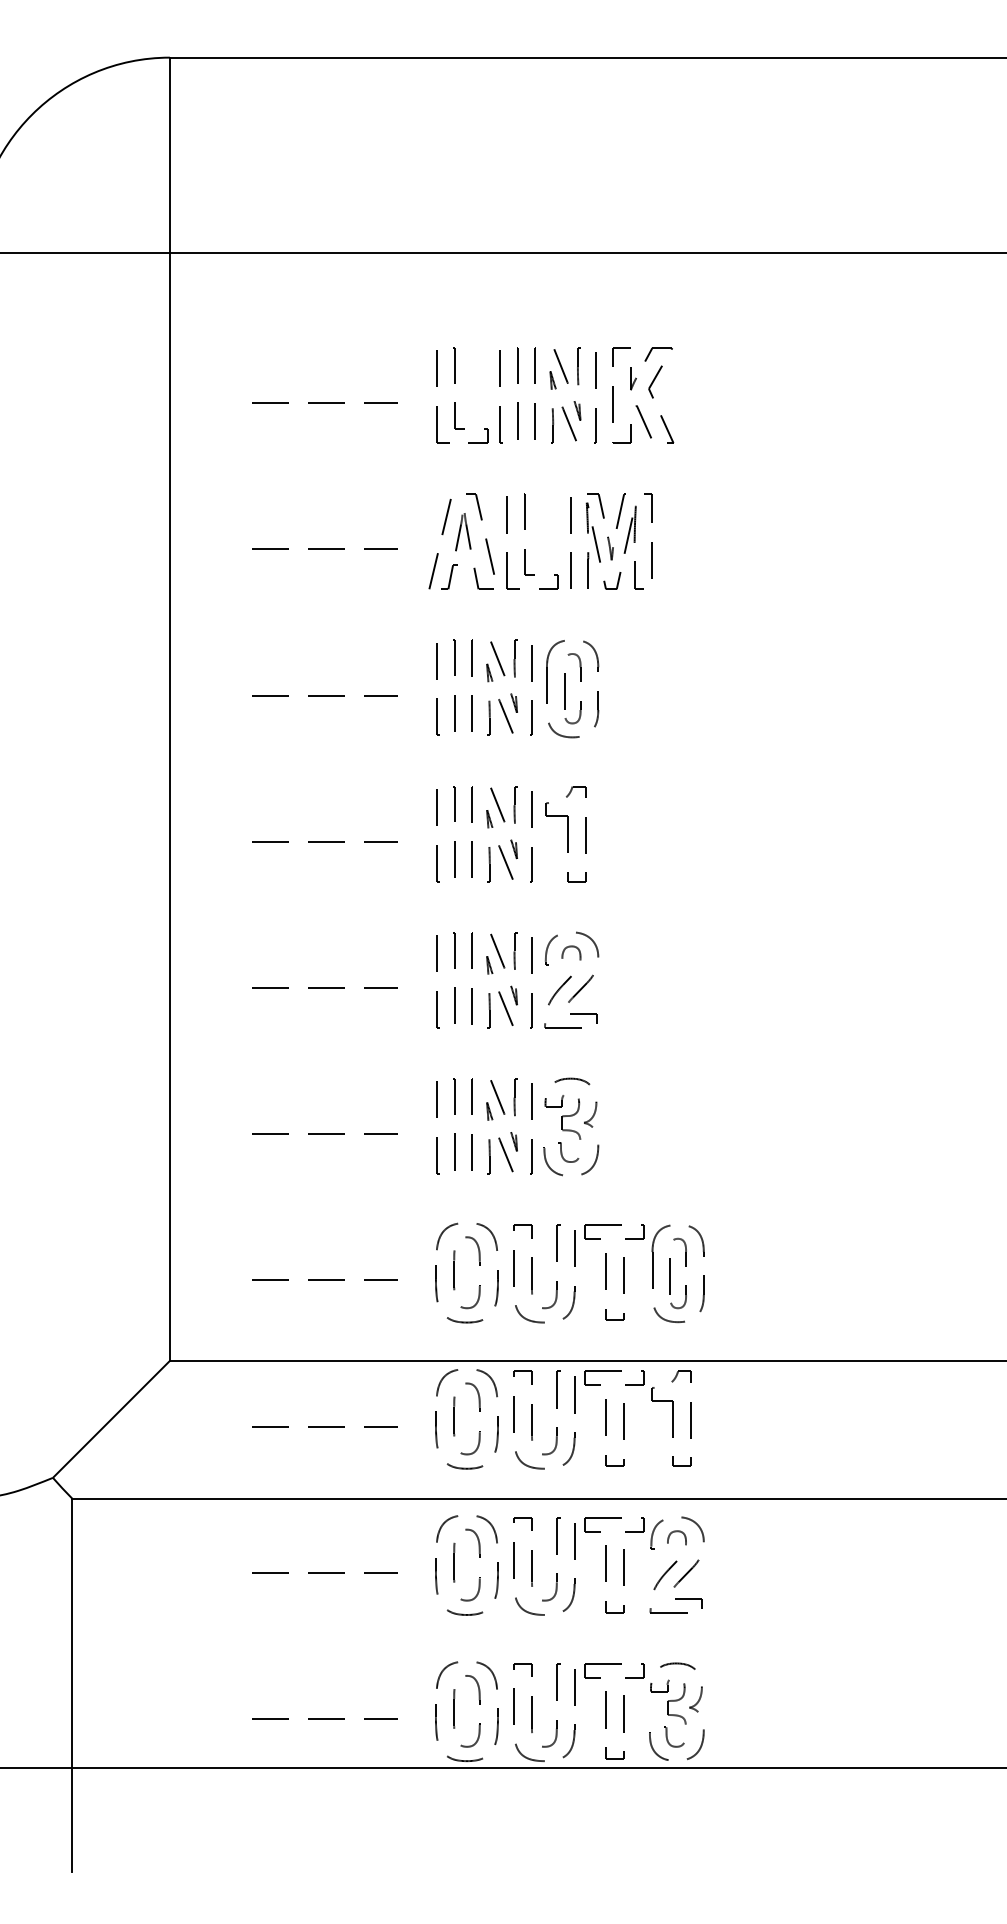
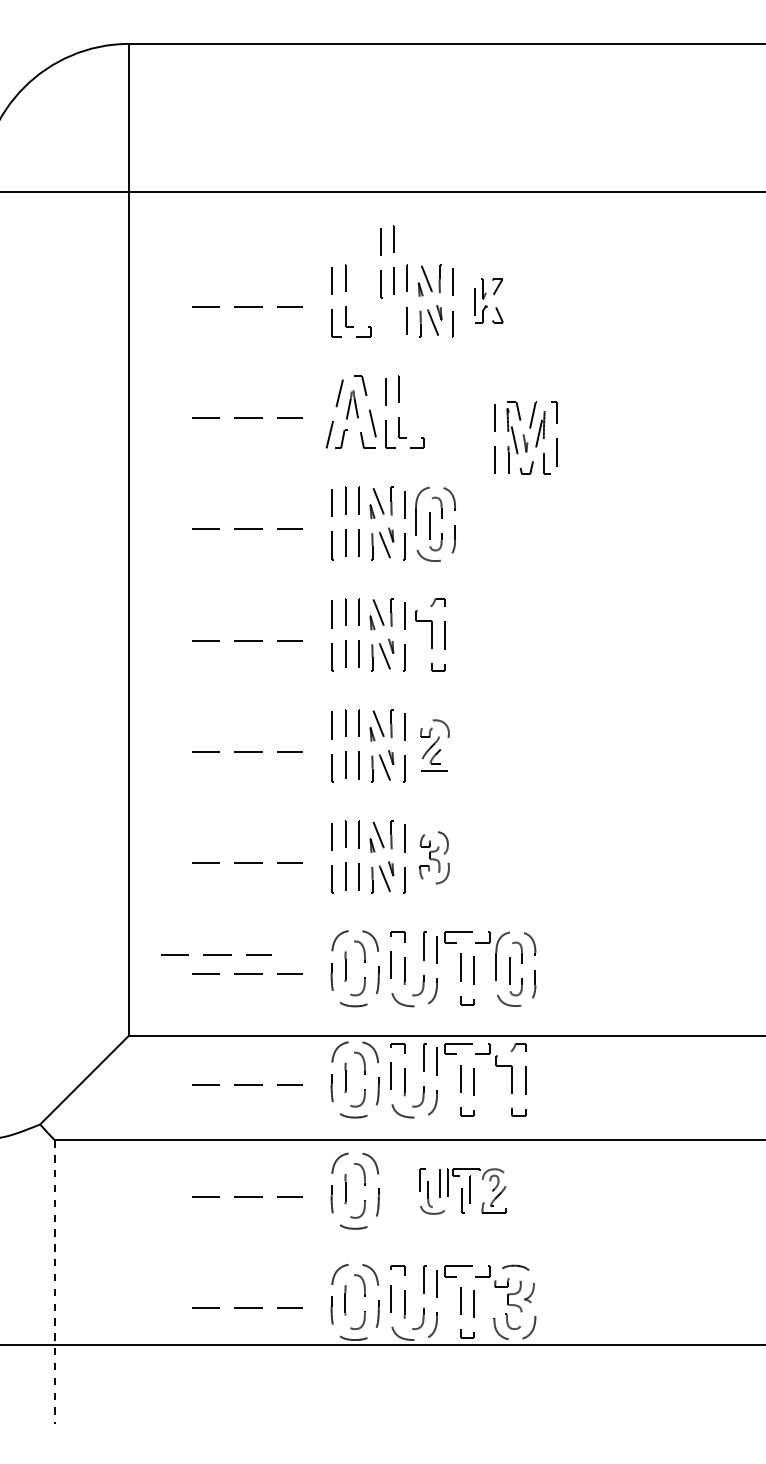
part: (501, 386) -> (381, 255), moved
part: (642, 394) -> (488, 300), size x0.6
part: (610, 540) -> (525, 437), moved
part: (571, 979) -> (434, 745), size x0.7
part: (571, 1126) -> (434, 857), size x0.7
line: (284, 1254) -> (216, 954), added
part: (609, 1565) -> (463, 1191), size x0.6
line: (73, 1685) -> (55, 1282), solid -> dashed

